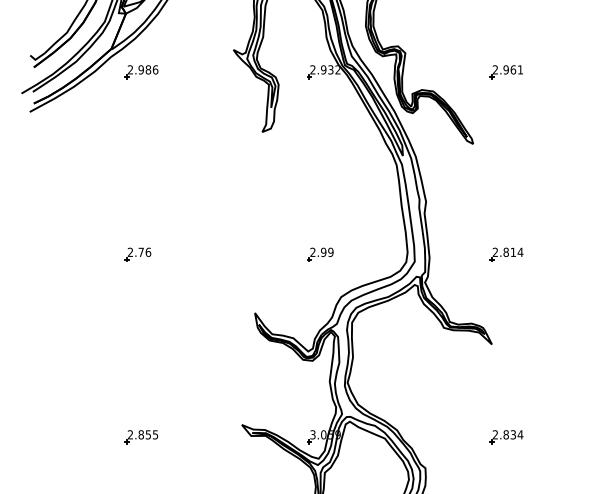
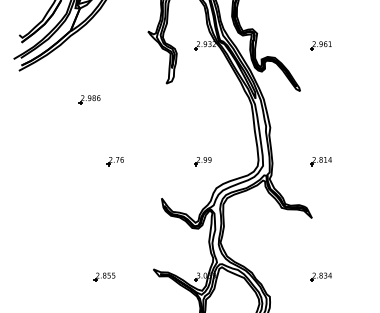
part: (141, 71) -> (89, 99), moved
part: (136, 254) -> (114, 161), moved
part: (141, 436) -> (104, 276), moved

